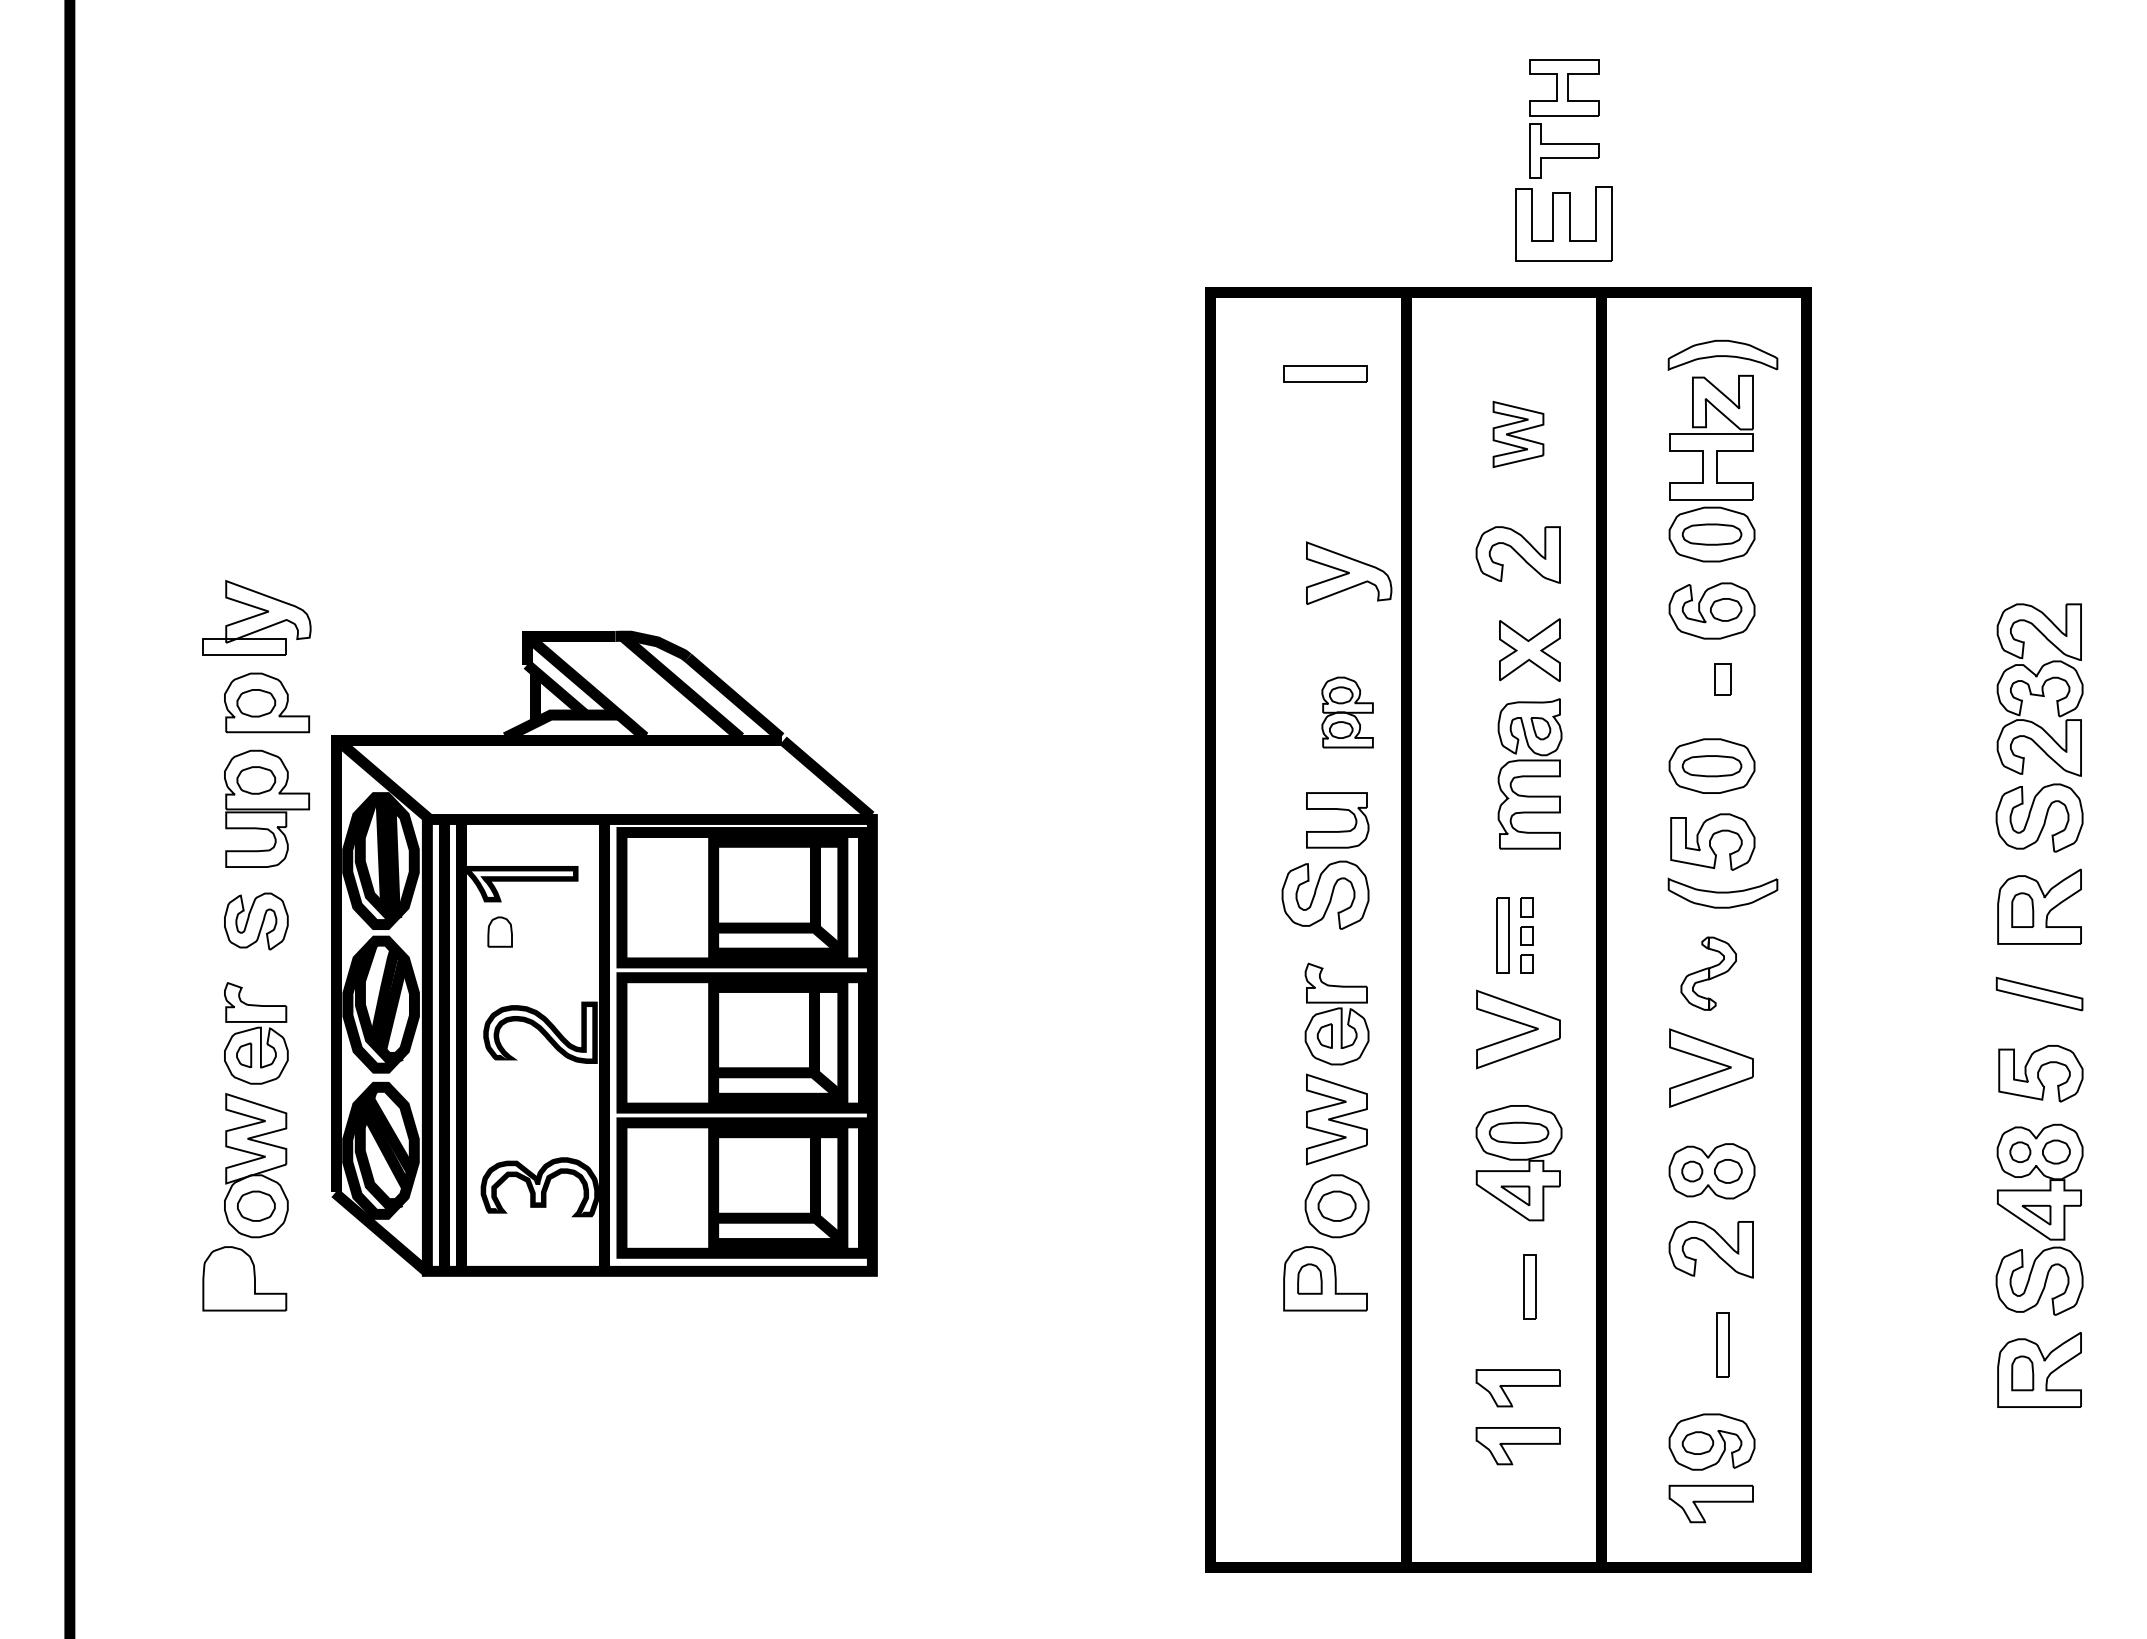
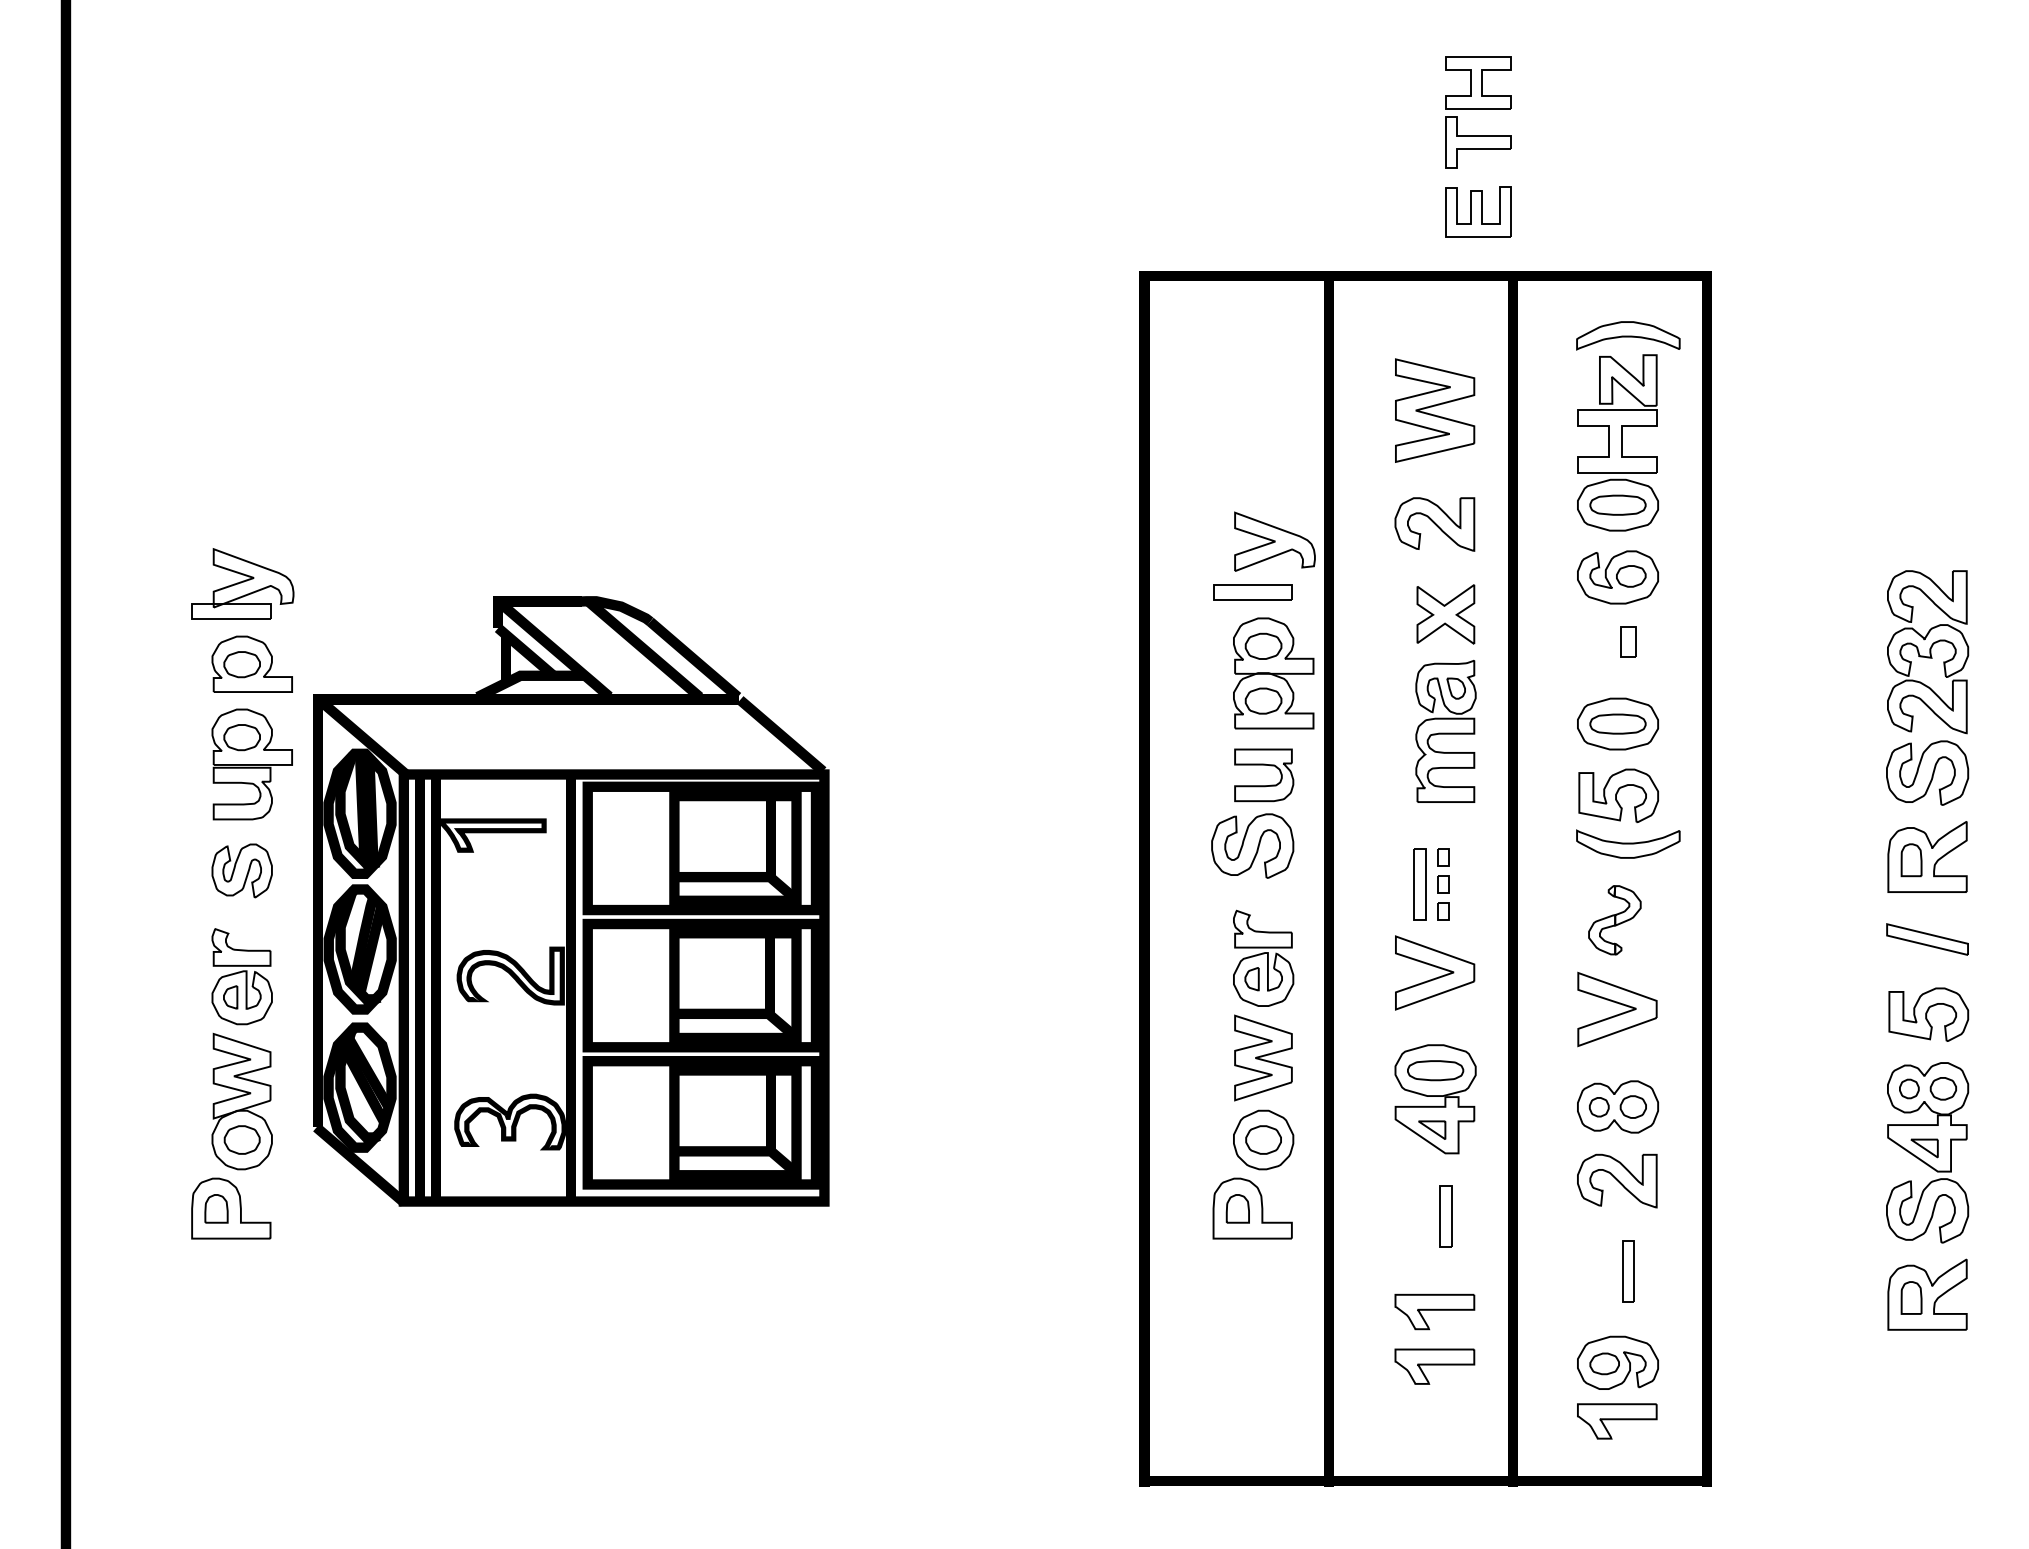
part: (1564, 224) -> (1478, 212), size x0.71
part: (1325, 373) -> (1252, 592), moved
part: (1518, 434) -> (1435, 410), size x1.67
part: (1347, 712) -> (1273, 673), size x1.67
part: (499, 931) -> (215, 1208), moved

